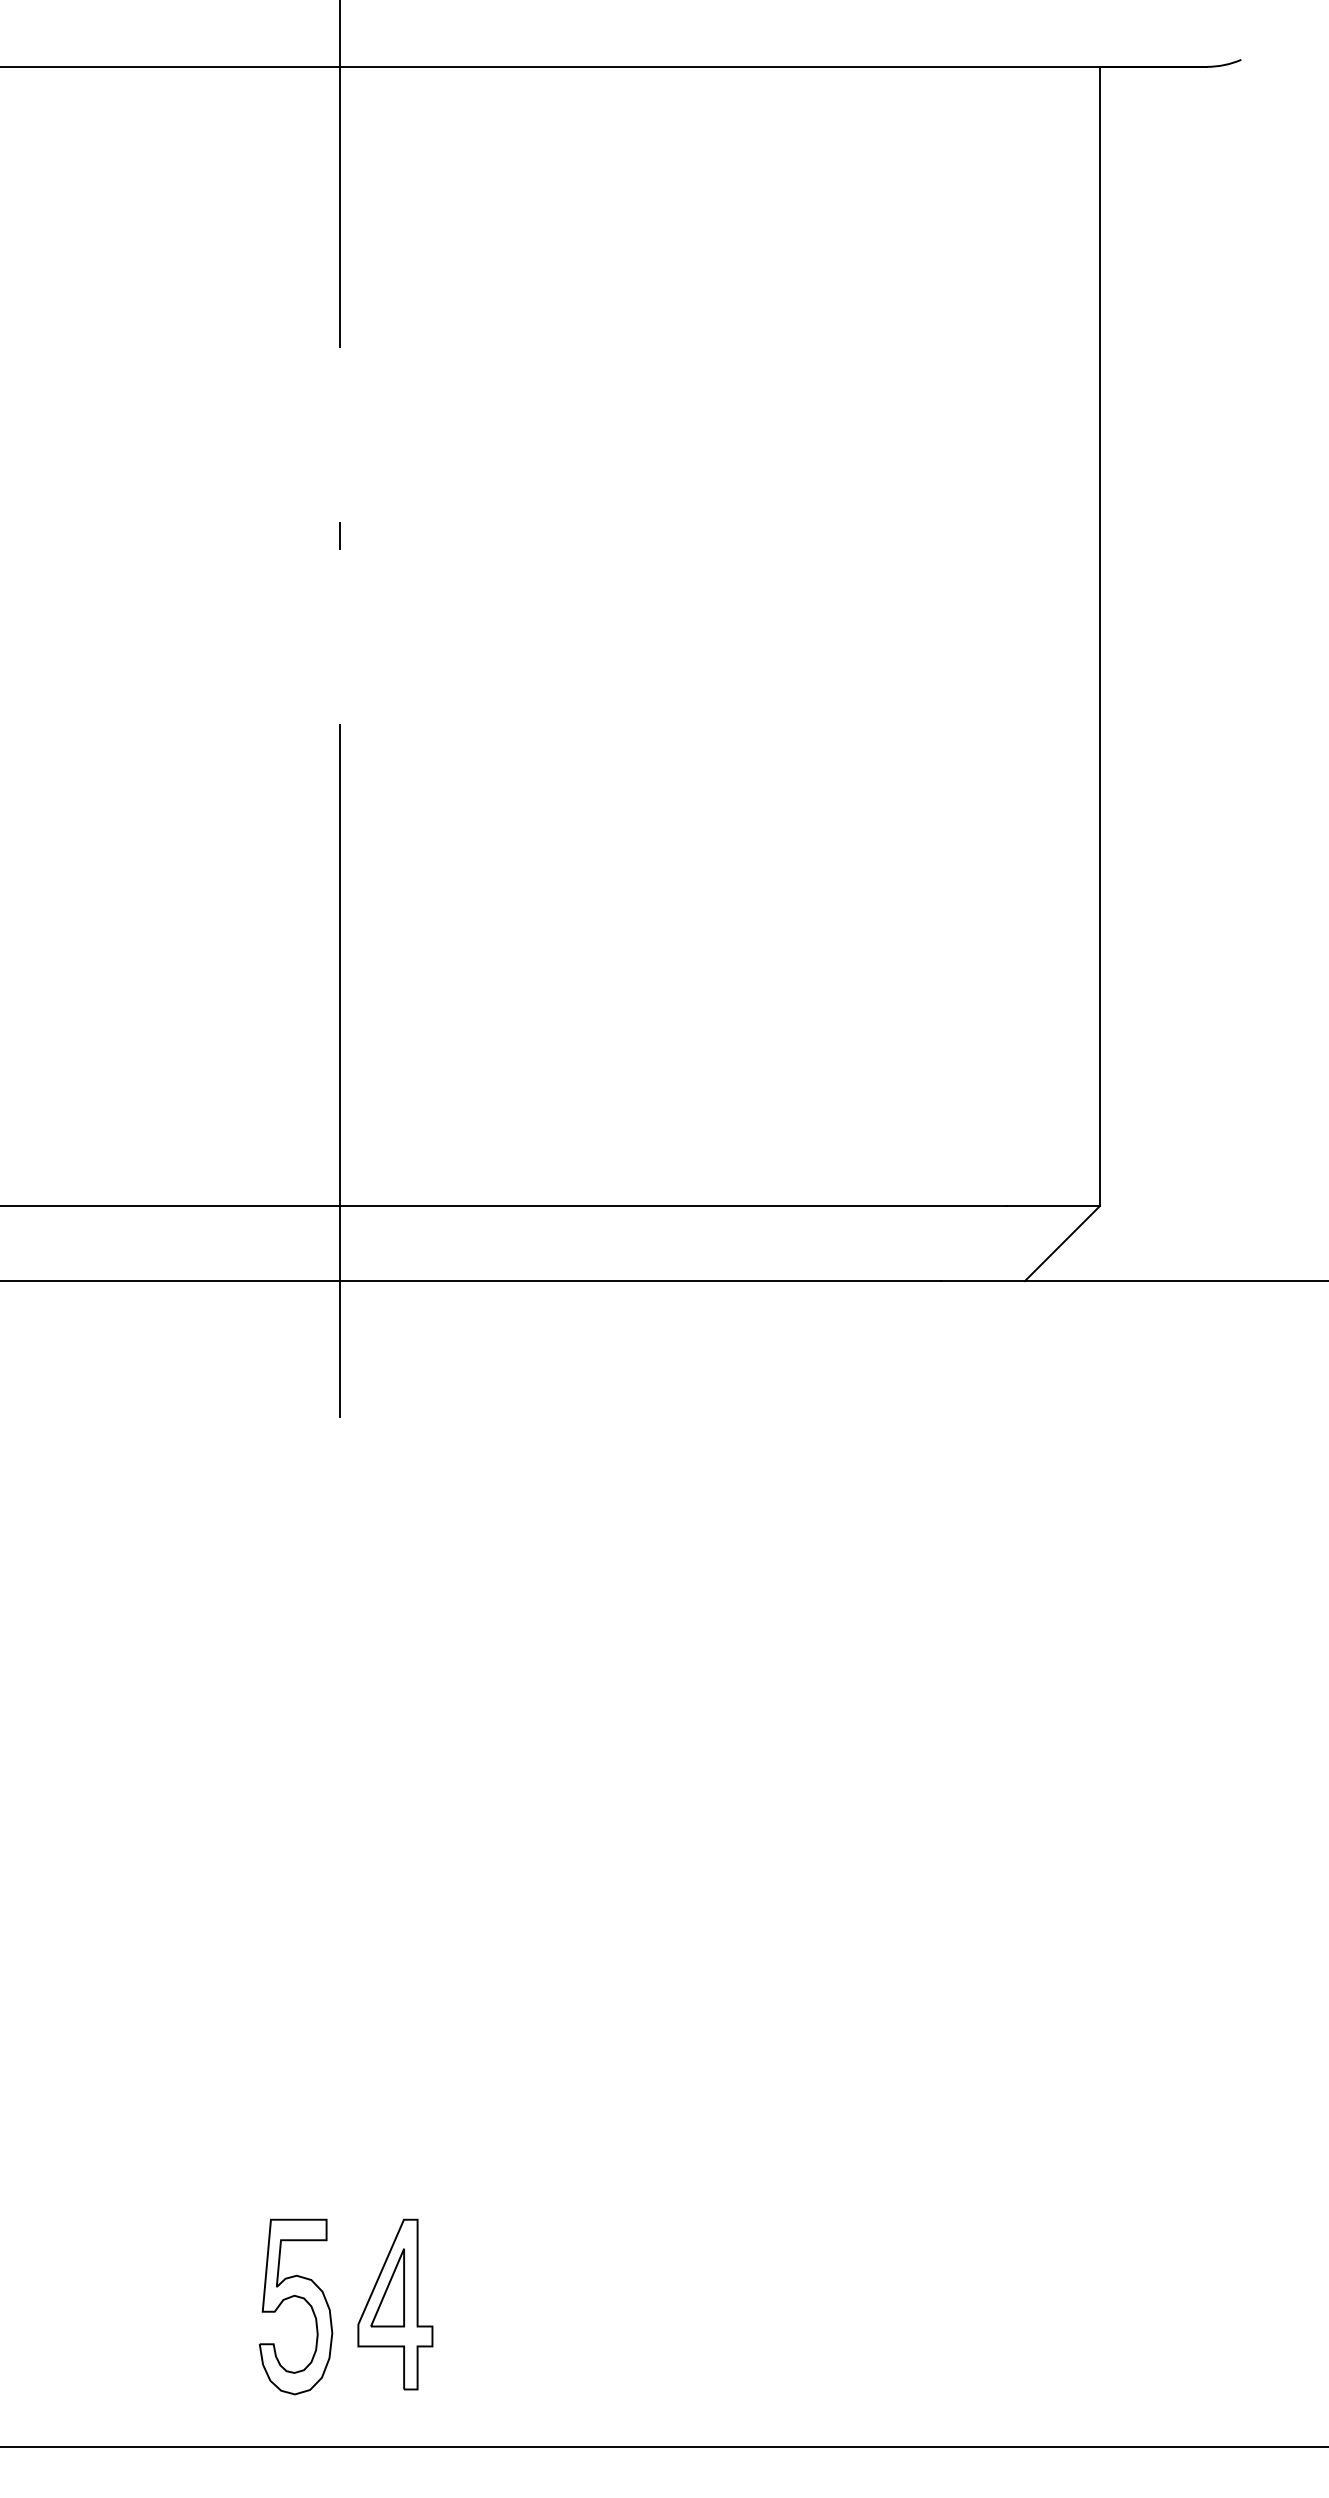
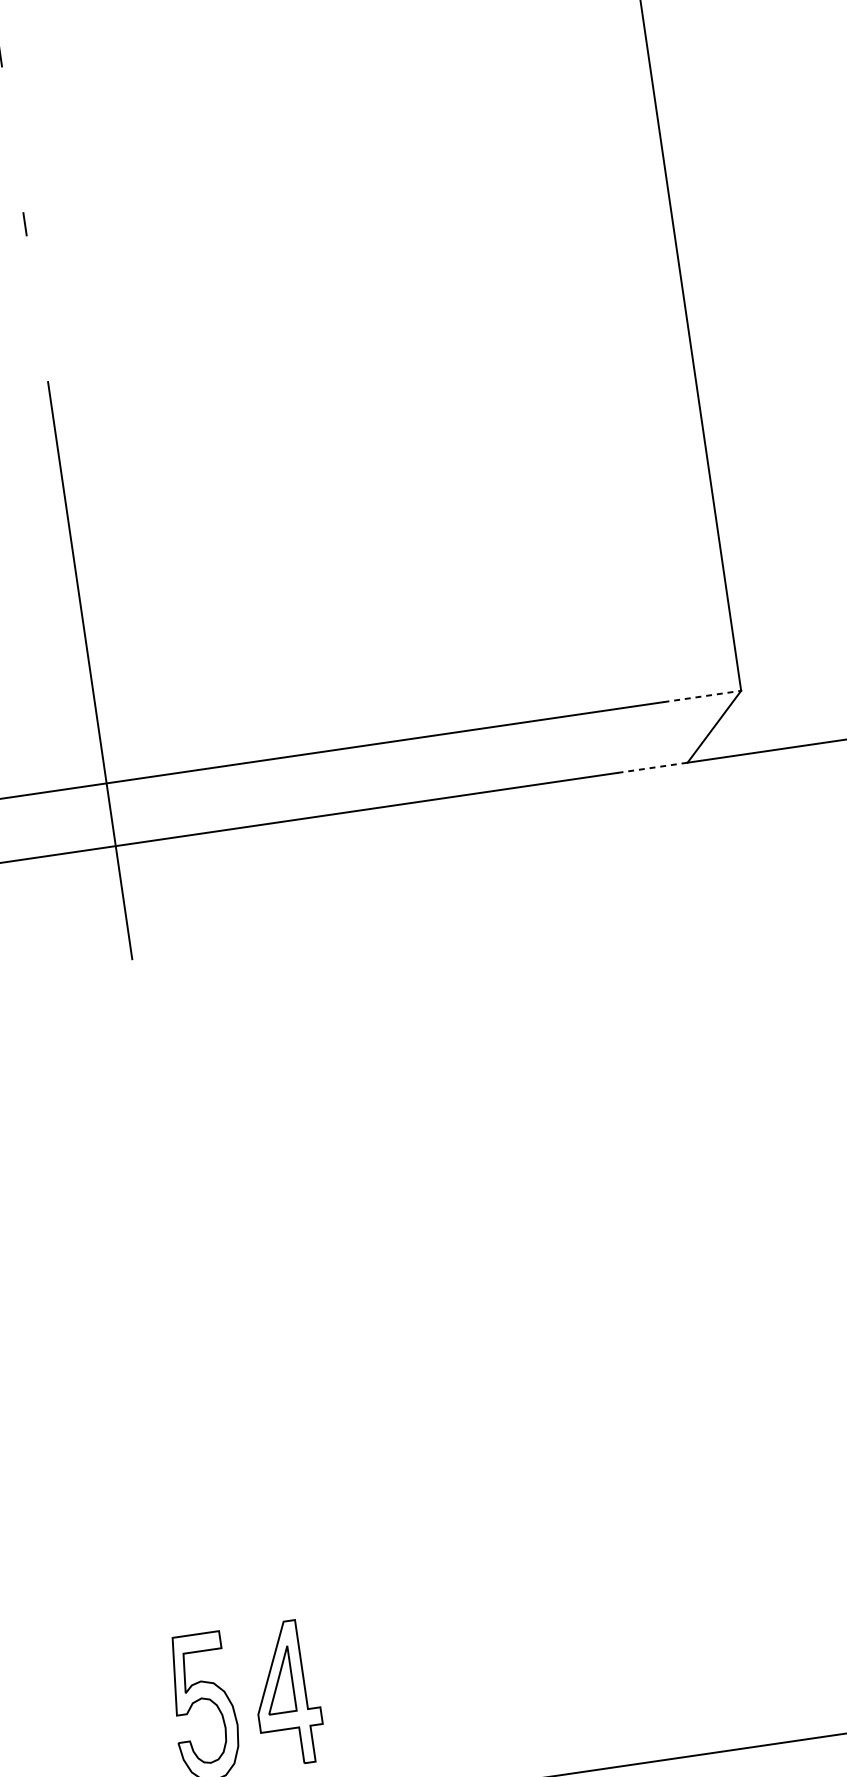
line: (1053, 1205) -> (702, 696), solid -> dashed
line: (983, 1281) -> (653, 768), solid -> dashed

